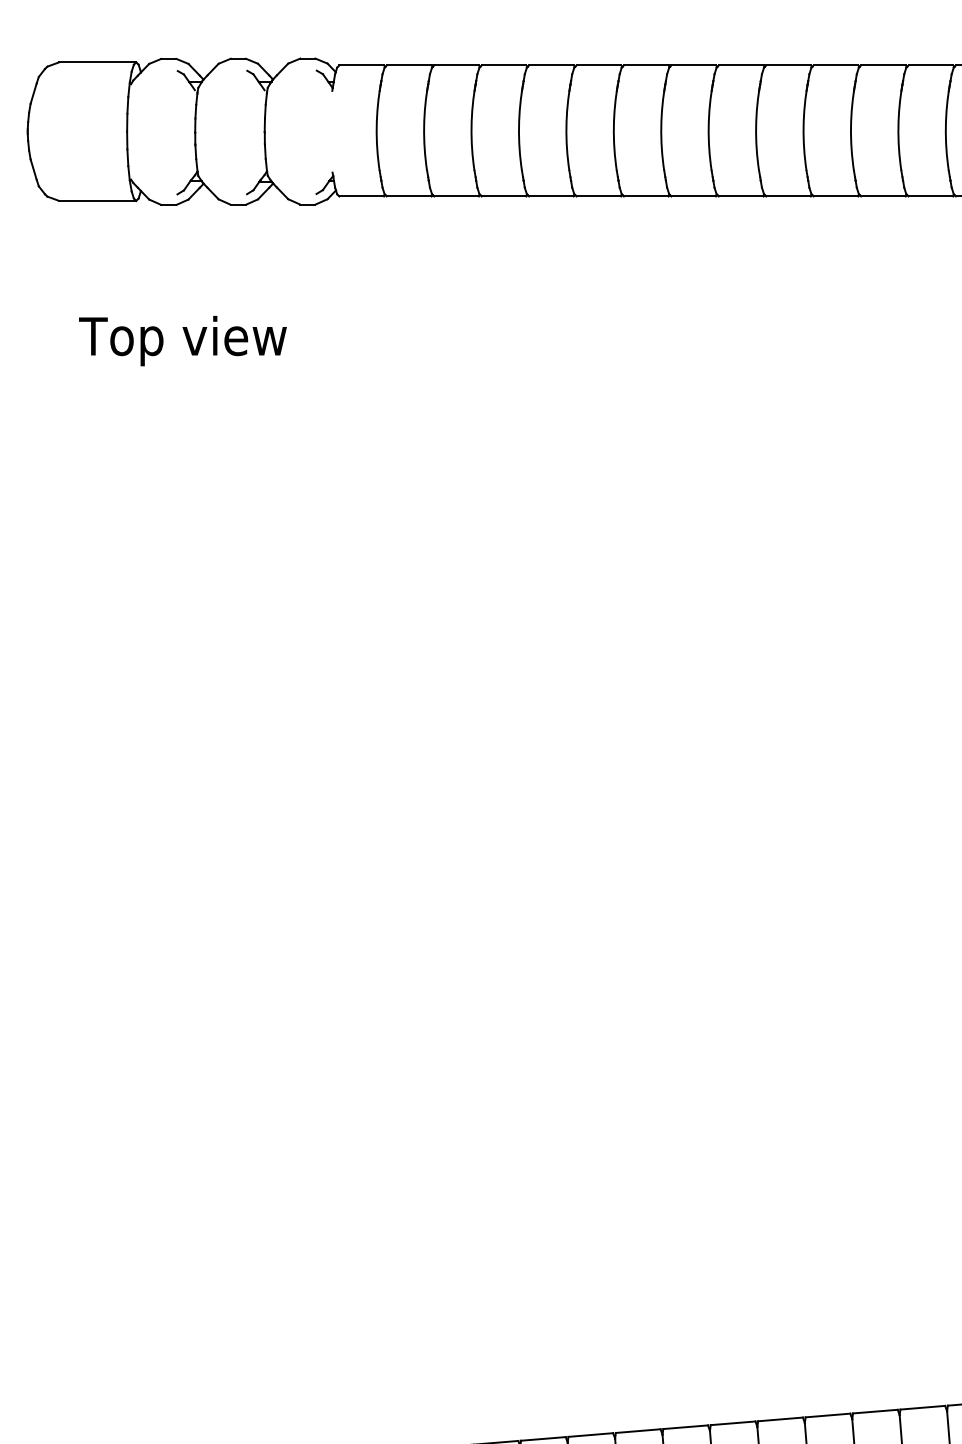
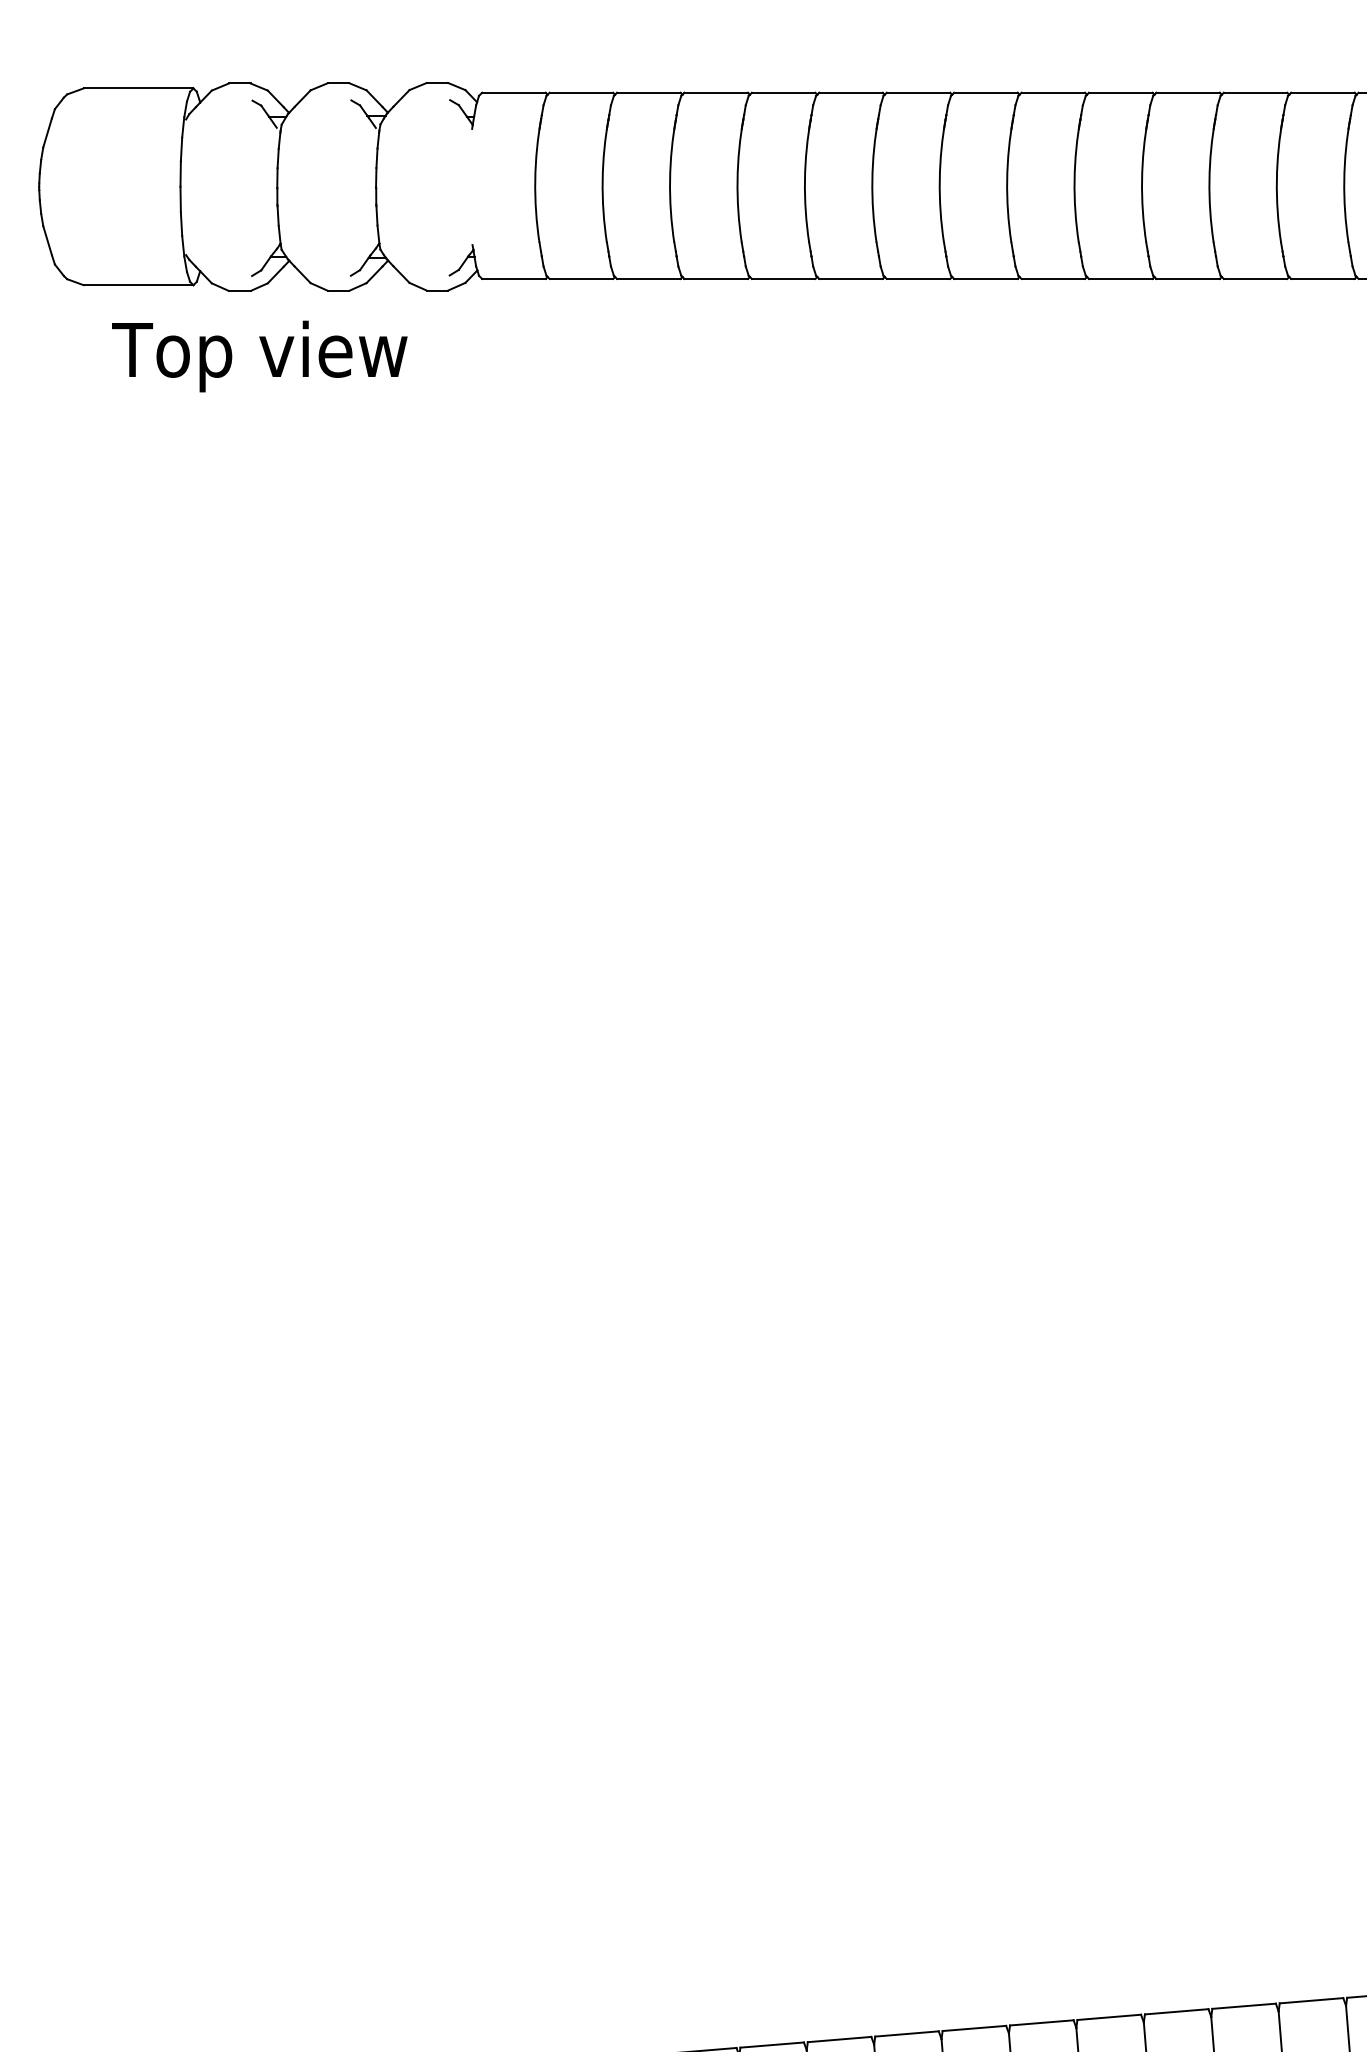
text: (182, 341) -> (259, 356), moved

